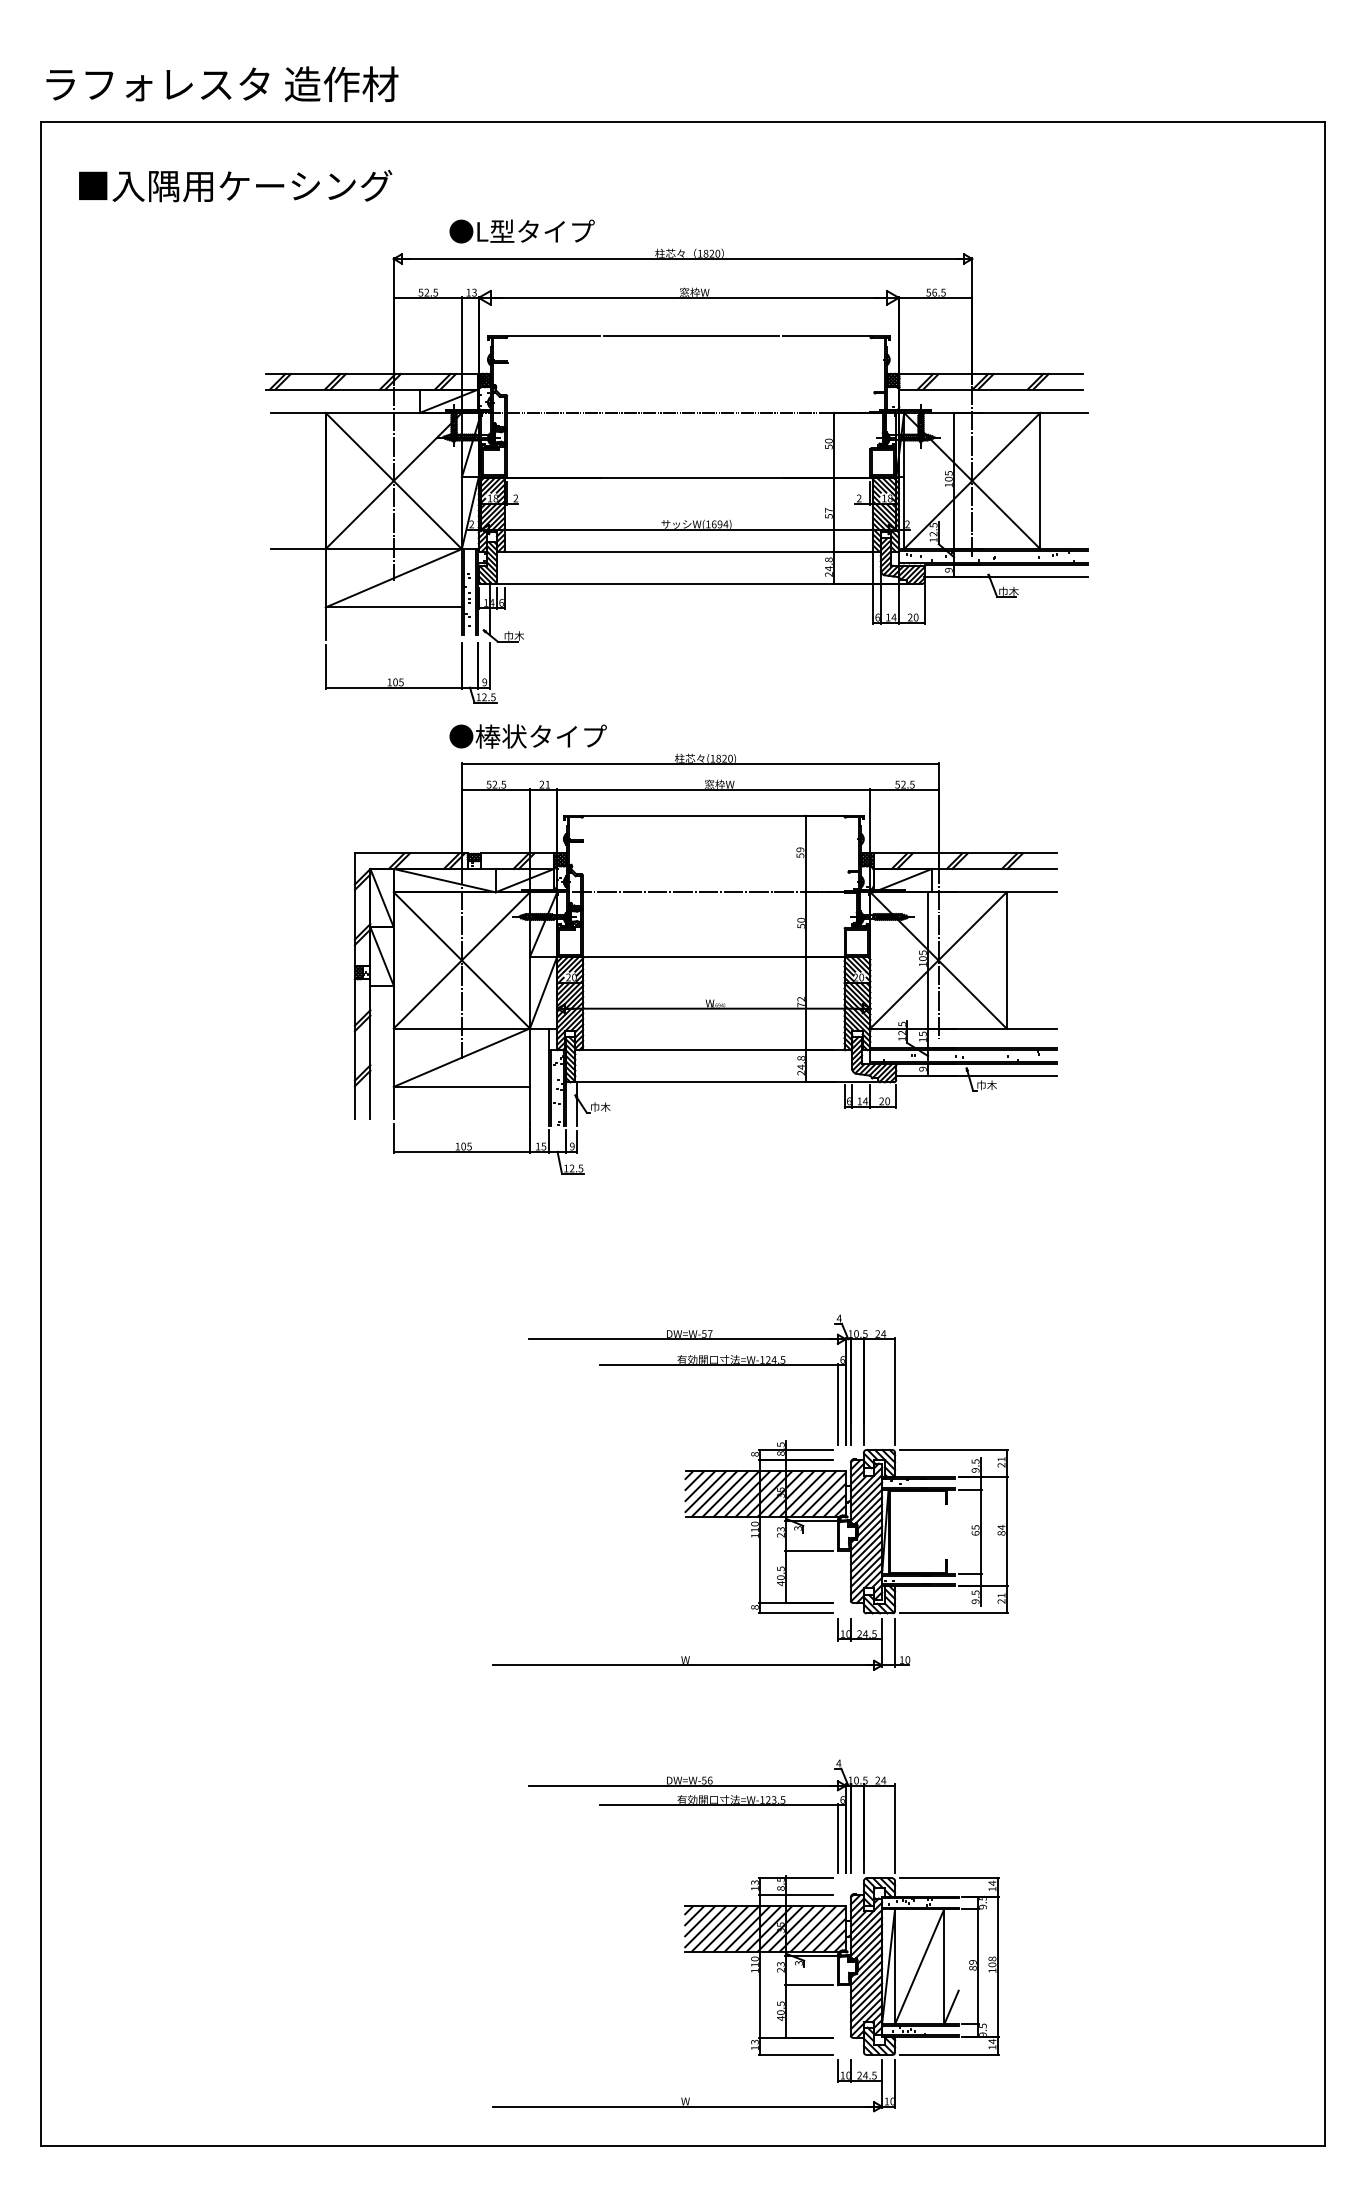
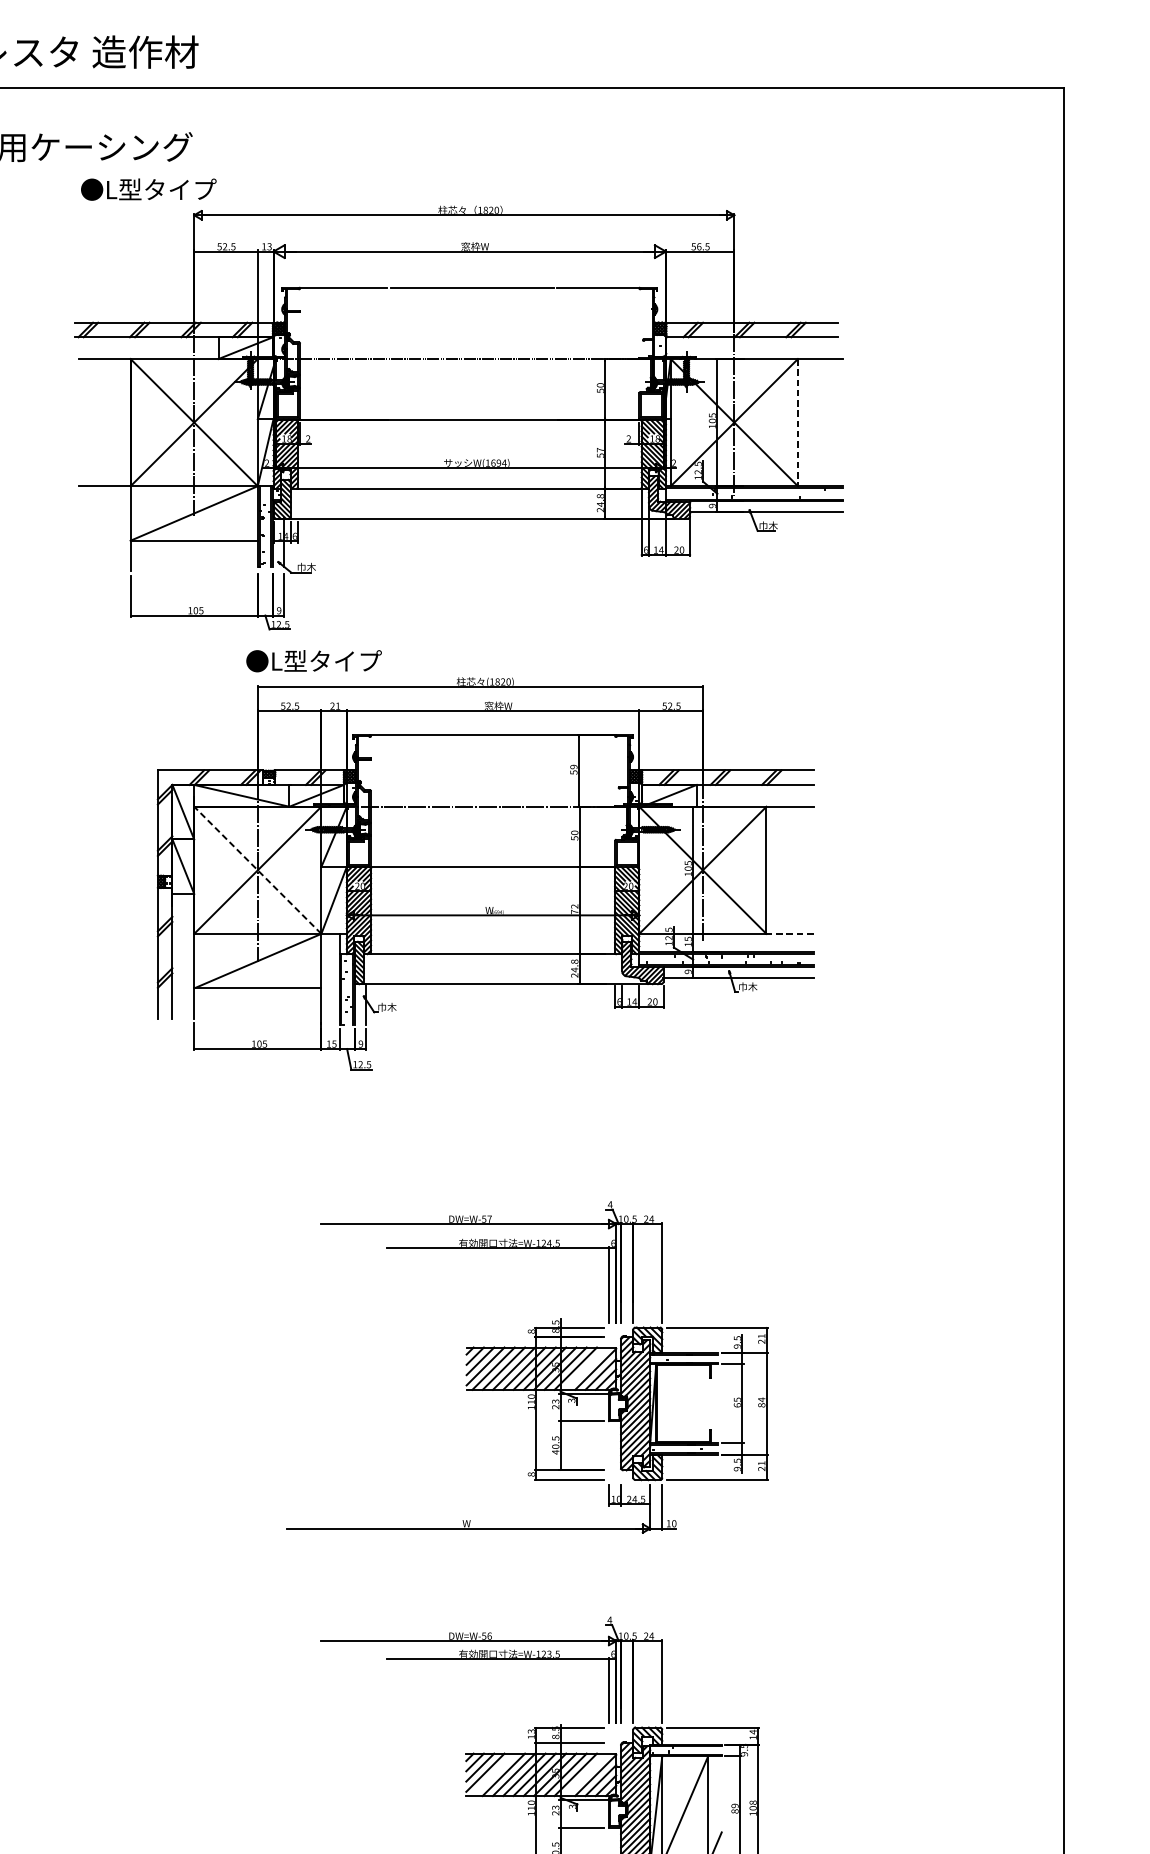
text: (521, 231) -> (148, 189), moved
line: (1040, 481) -> (798, 423), solid -> dashed
text: (540, 736) -> (331, 661), ●棒状タイプ -> ●L型タイプ
line: (461, 960) -> (257, 870), solid -> dashed
line: (1031, 1028) -> (789, 933), solid -> dashed
line: (813, 1493) -> (586, 1368), removed
line: (714, 1928) -> (493, 1774), removed
line: (813, 1928) -> (586, 1774), removed

